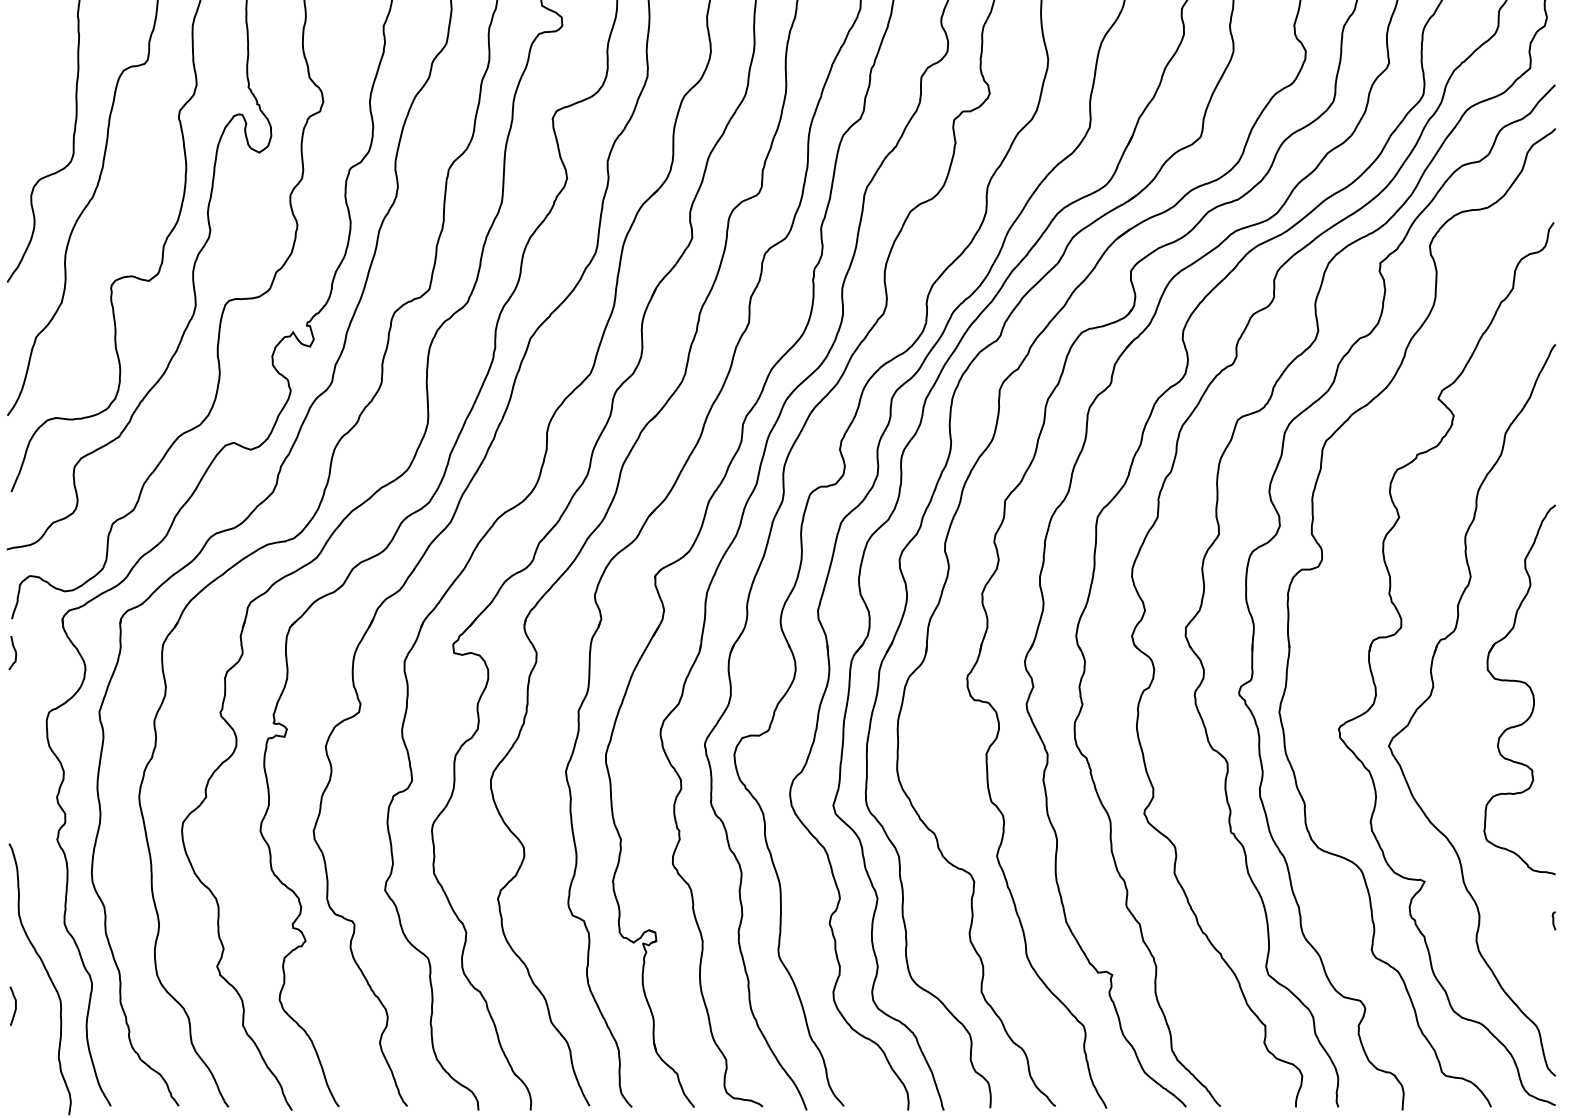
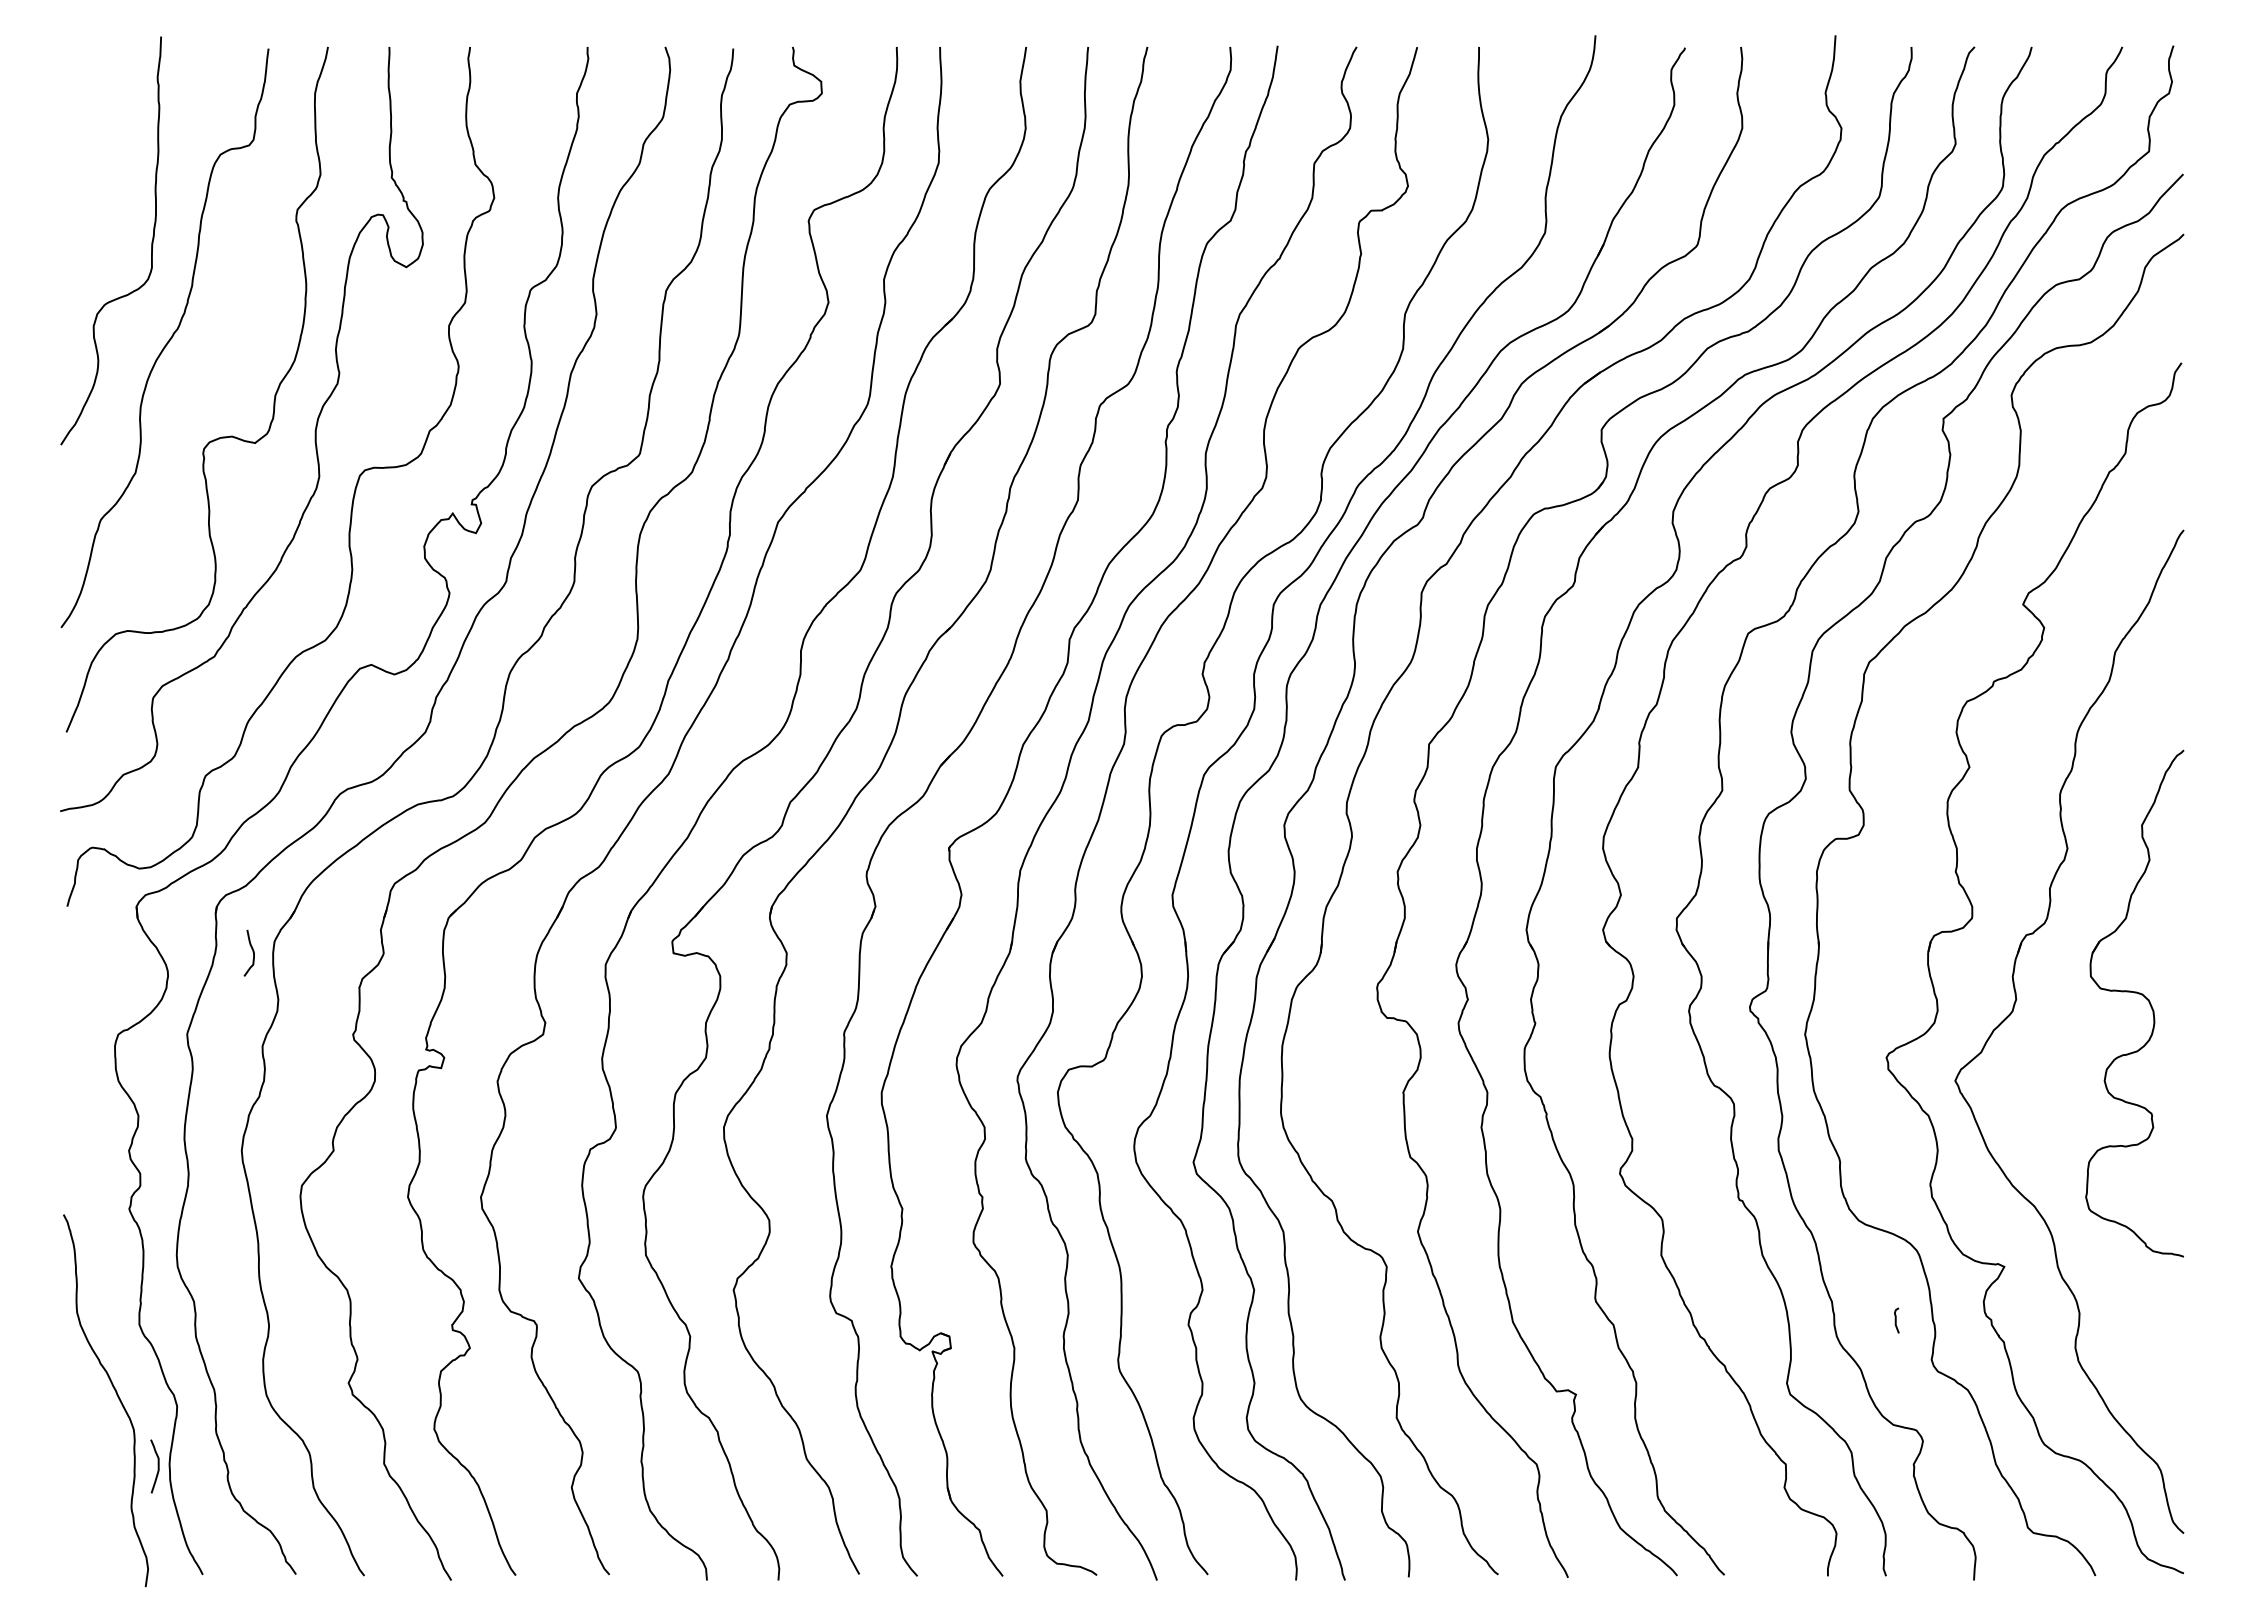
curve: (15, 652) -> (252, 952), moved
curve: (1553, 920) -> (1896, 1320), moved
curve: (15, 1006) -> (157, 1466), moved

